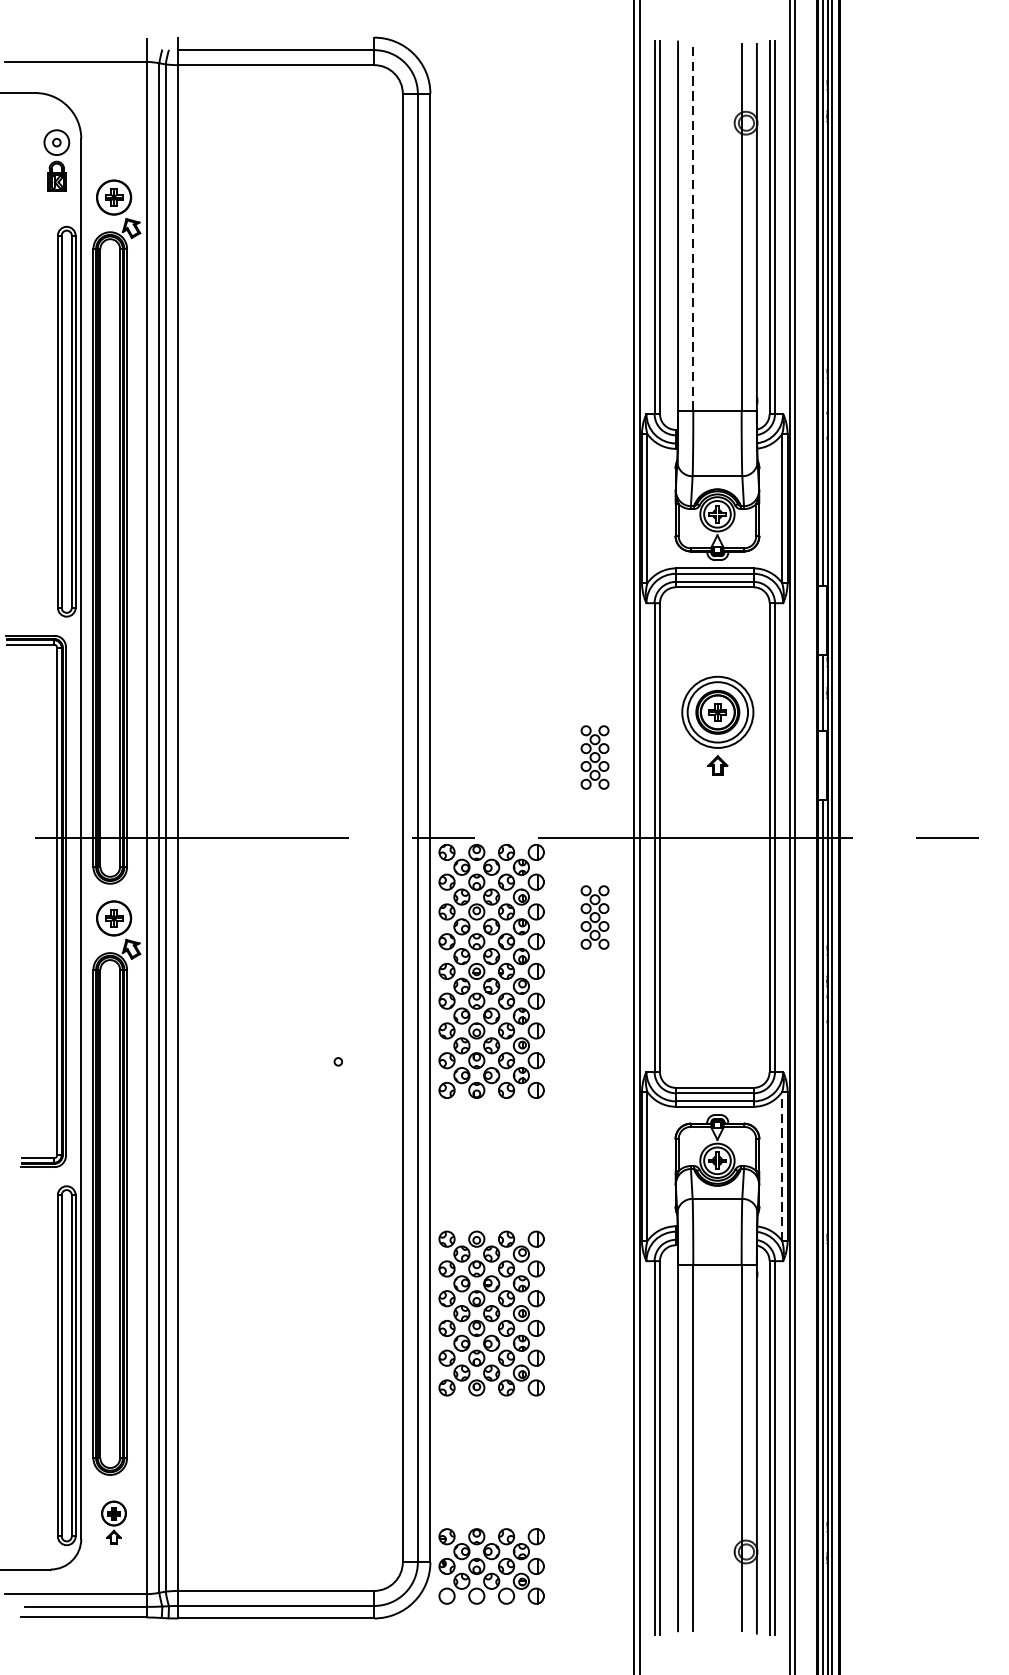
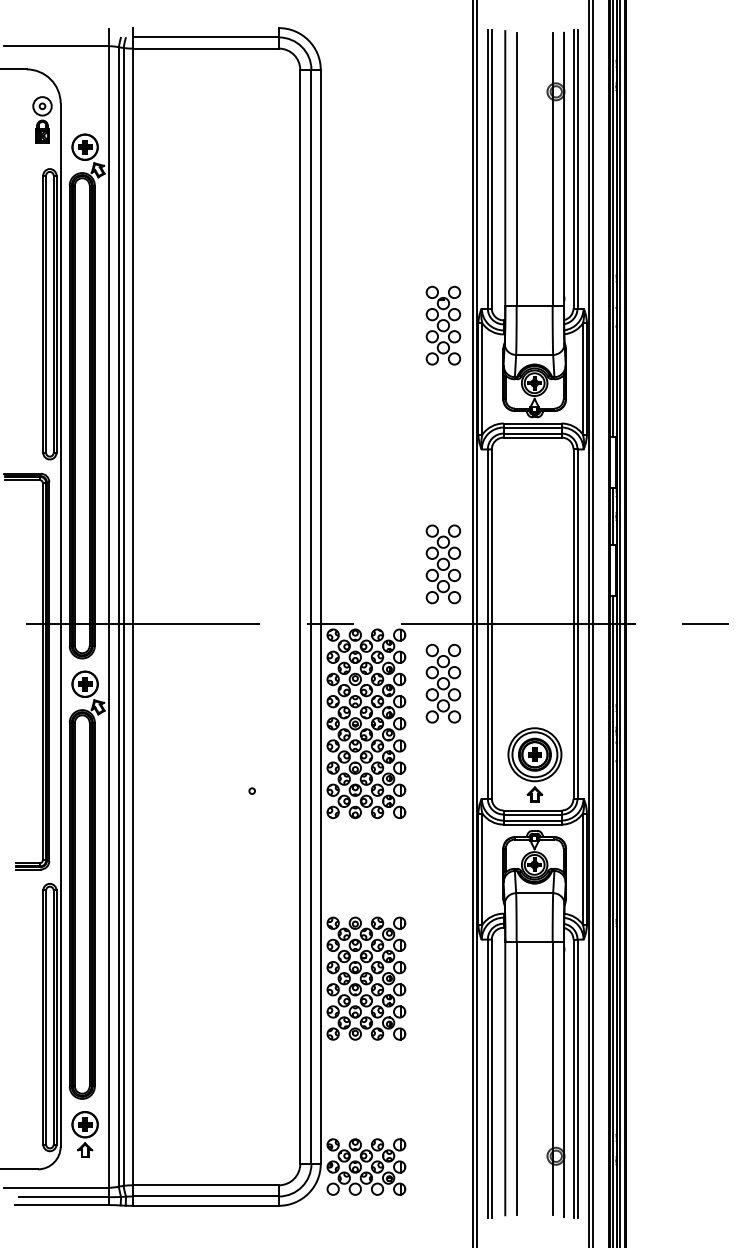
line: (693, 227) -> (516, 169), dashed -> solid
part: (595, 436) -> (443, 325), added
part: (717, 725) -> (534, 764), moved
part: (595, 757) -> (443, 564), size x1.67
part: (595, 917) -> (443, 683), size x1.67
line: (781, 1167) -> (582, 869), dashed -> solid
part: (113, 1522) -> (84, 1134), size x1.43

